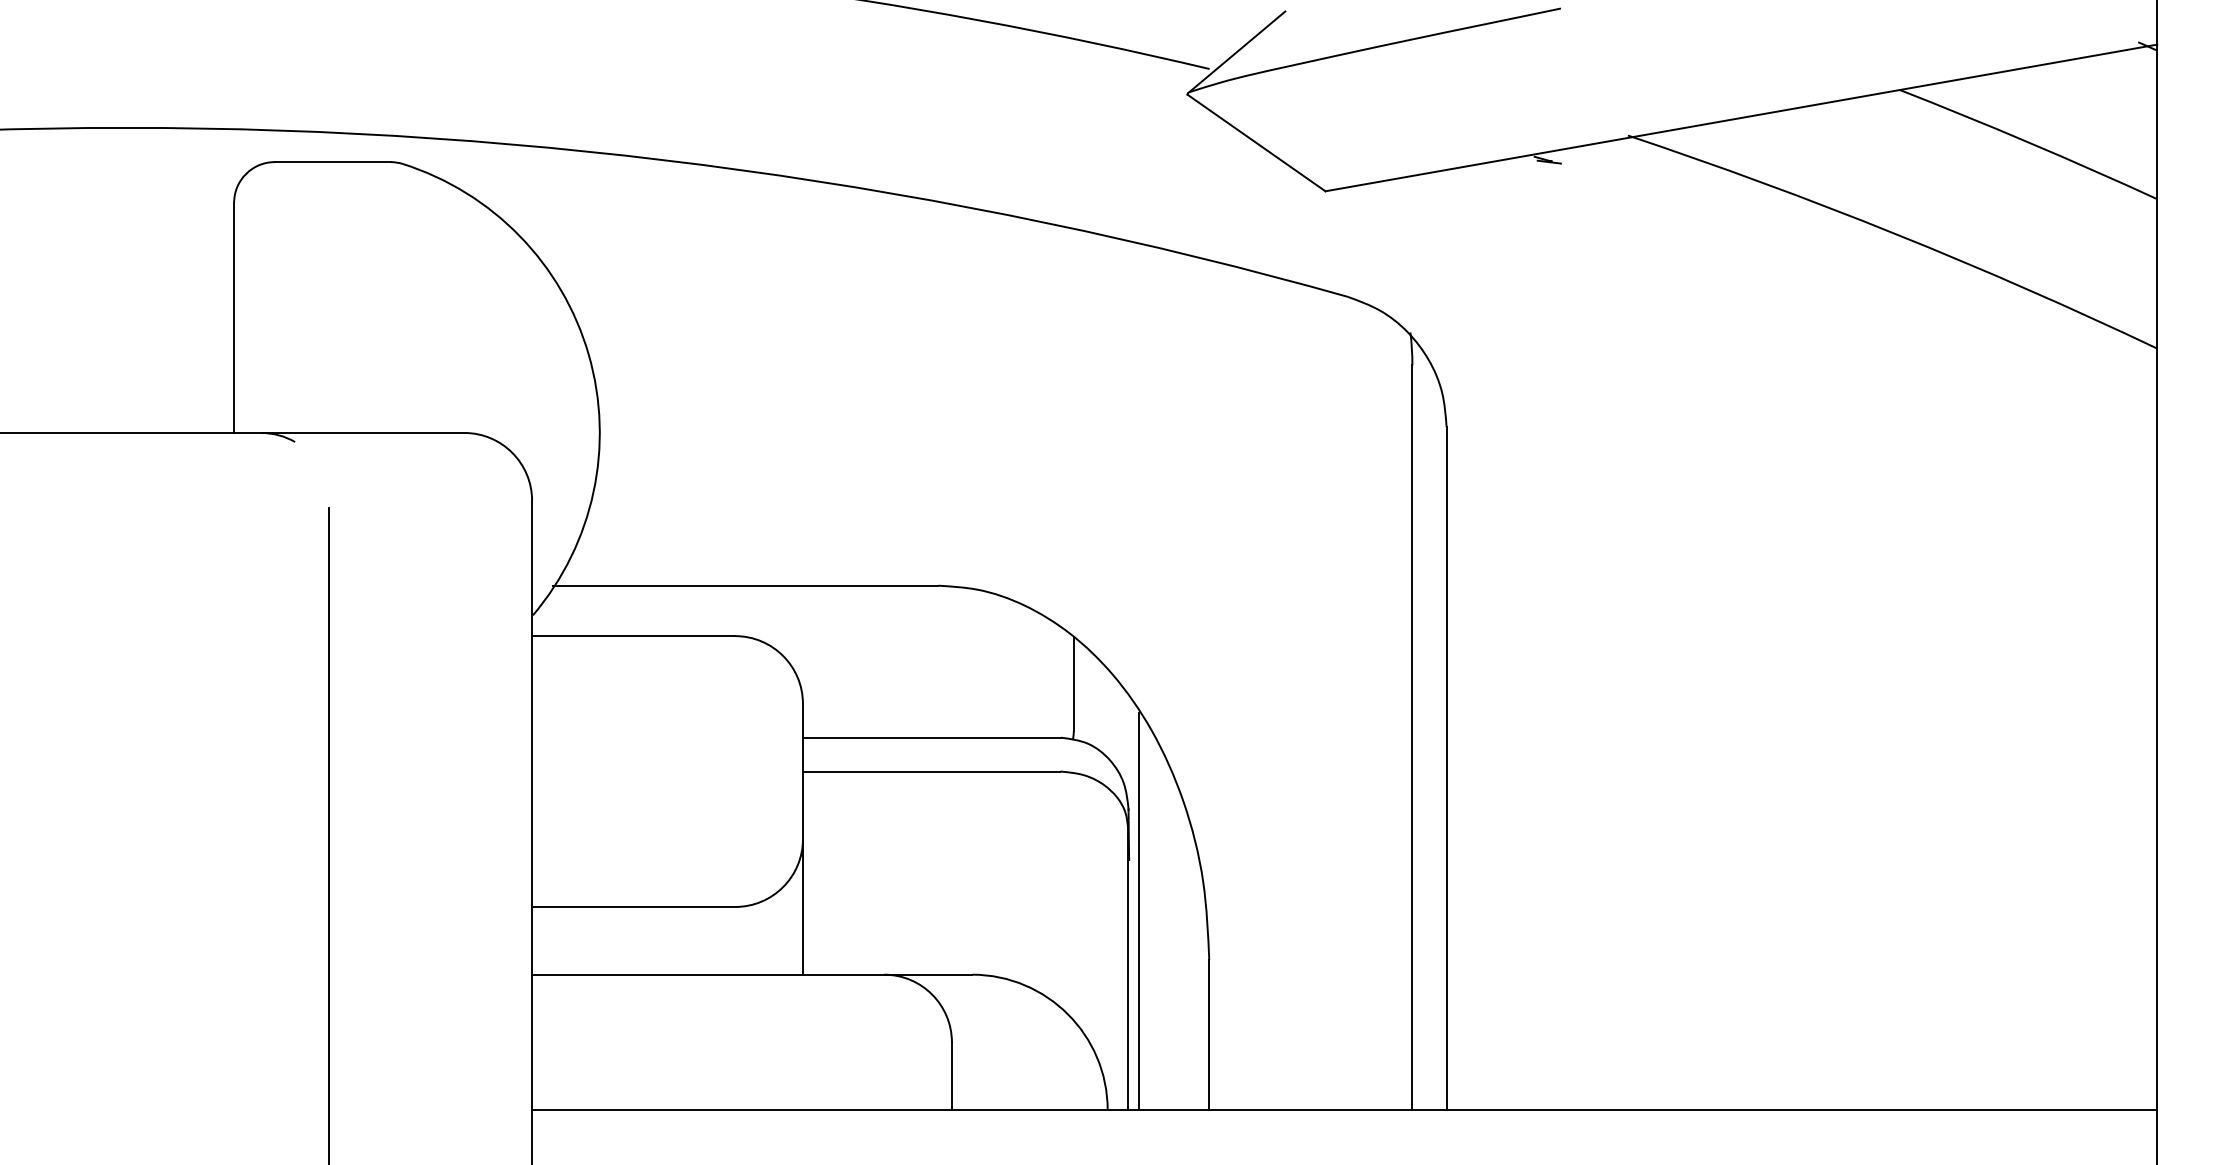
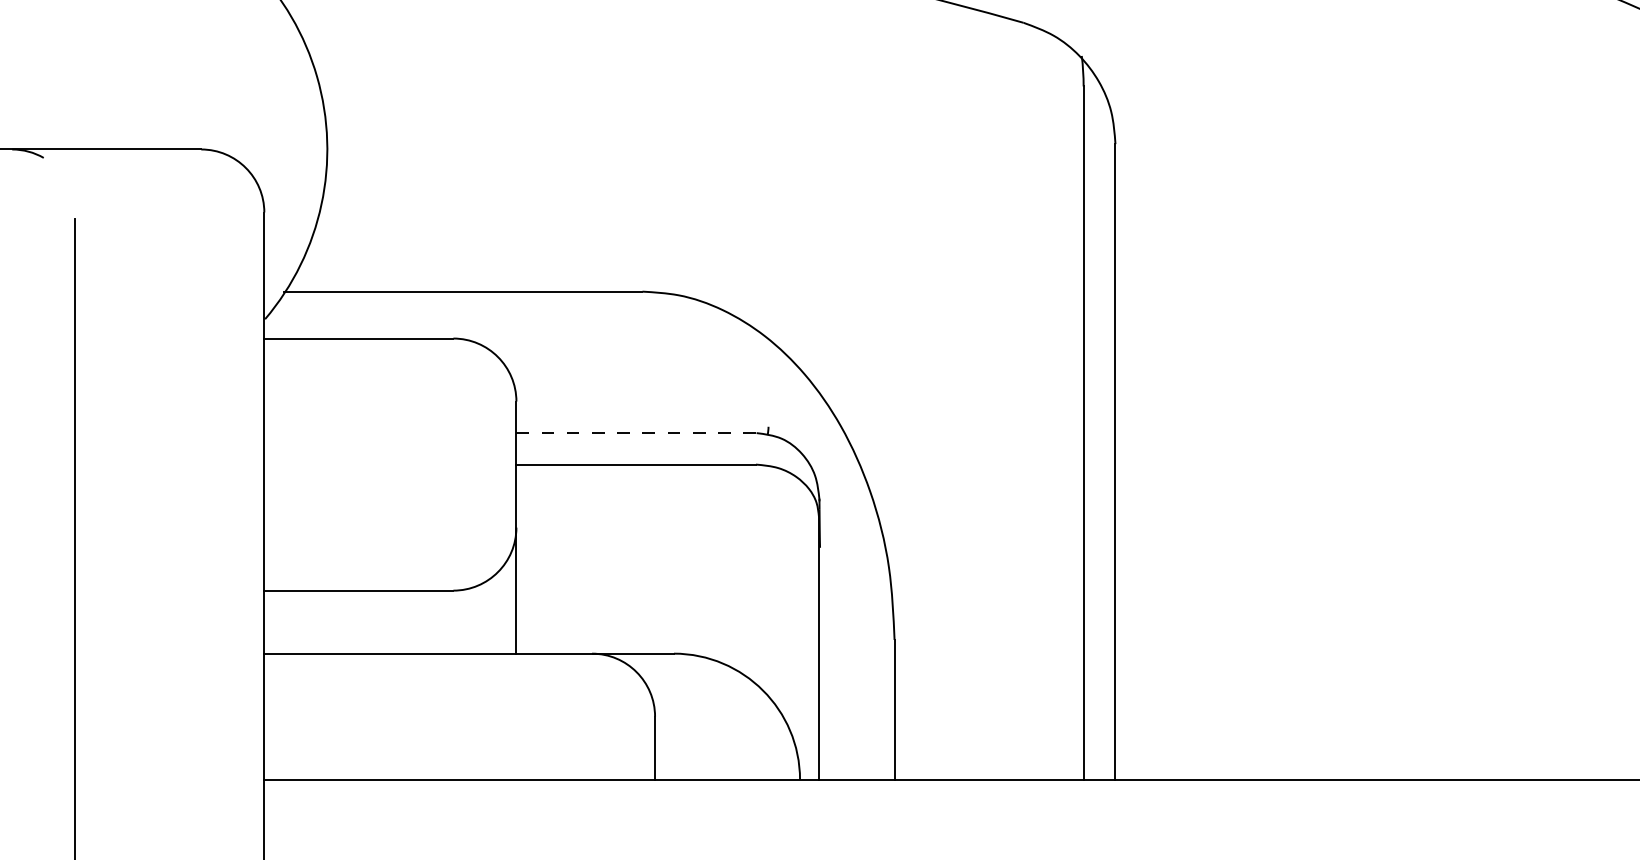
line: (1073, 683) -> (768, 382), removed
line: (932, 737) -> (636, 432), solid -> dashed
line: (1139, 911) -> (829, 594), removed

